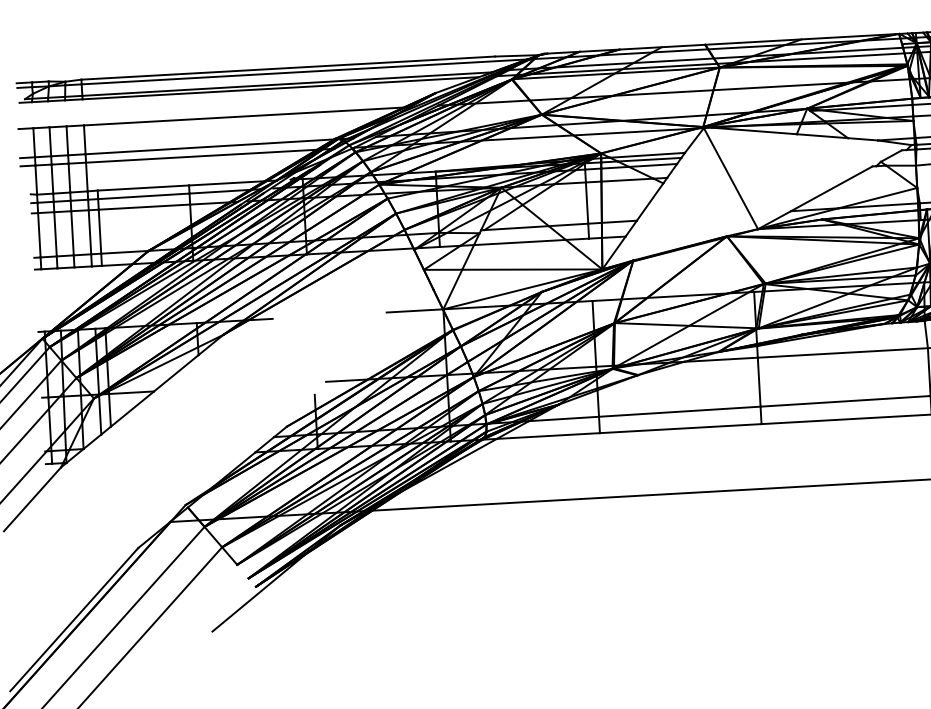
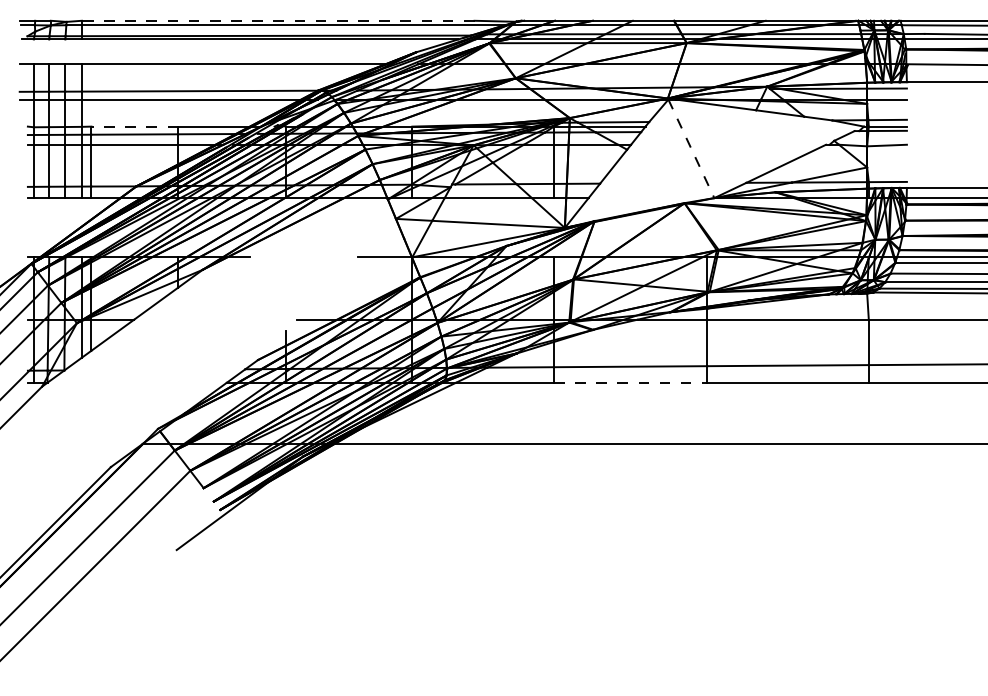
line: (287, 67) -> (277, 20), solid -> dashed
line: (731, 179) -> (691, 149), solid -> dashed
line: (143, 187) -> (134, 126), solid -> dashed
line: (680, 428) -> (630, 382), solid -> dashed

